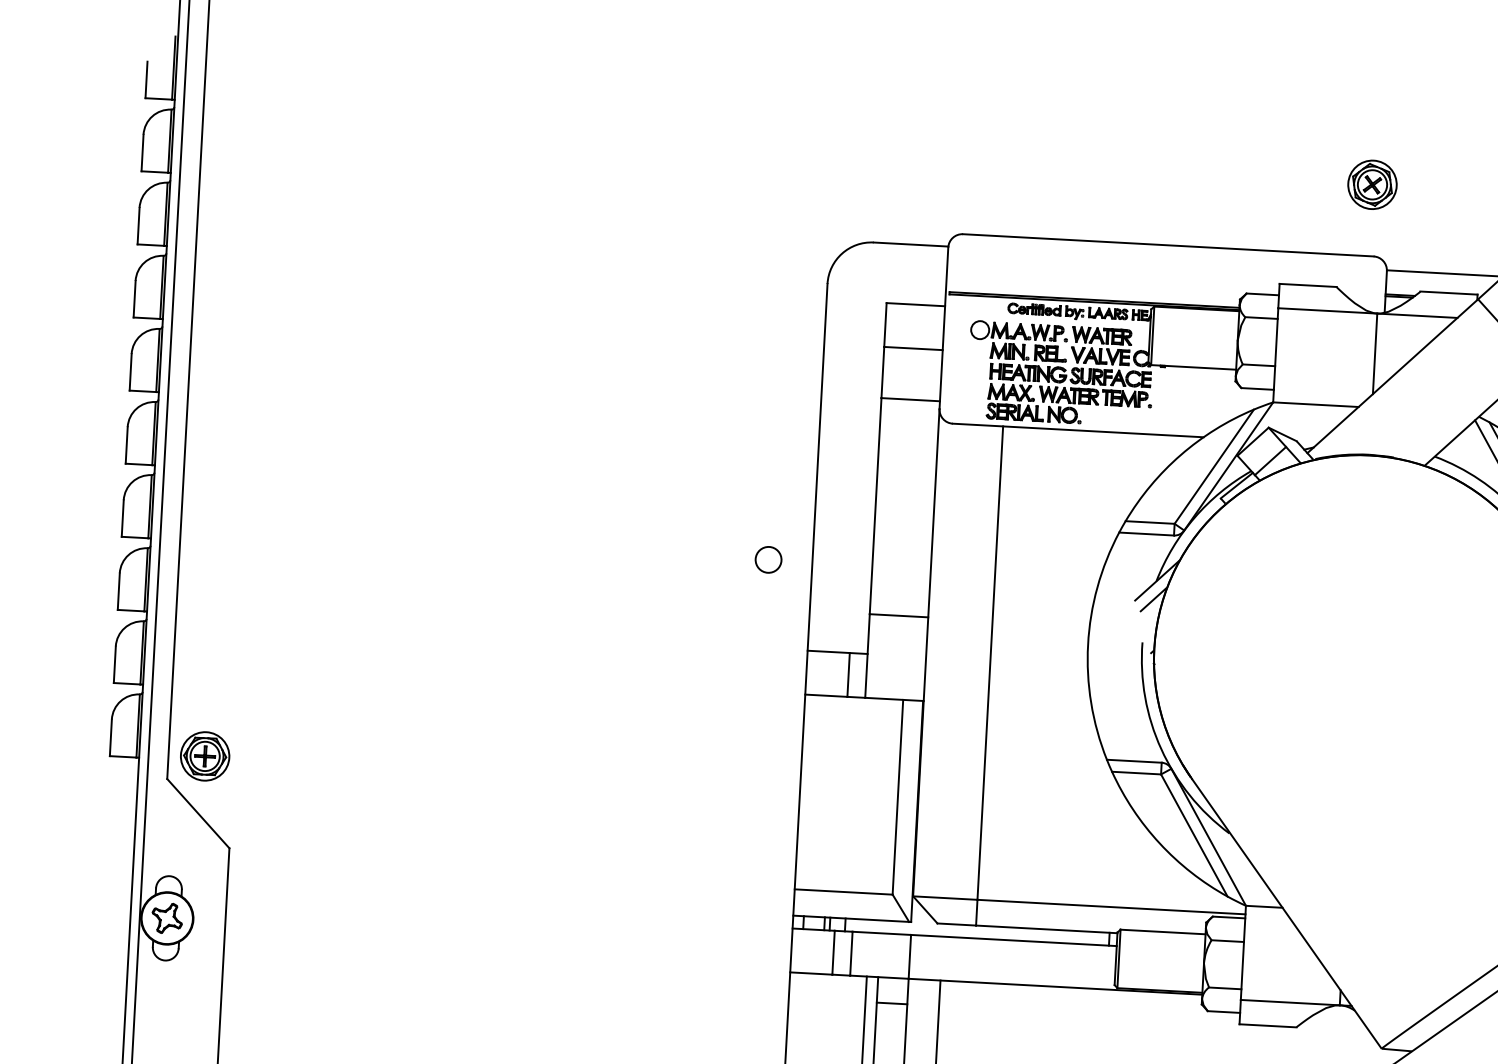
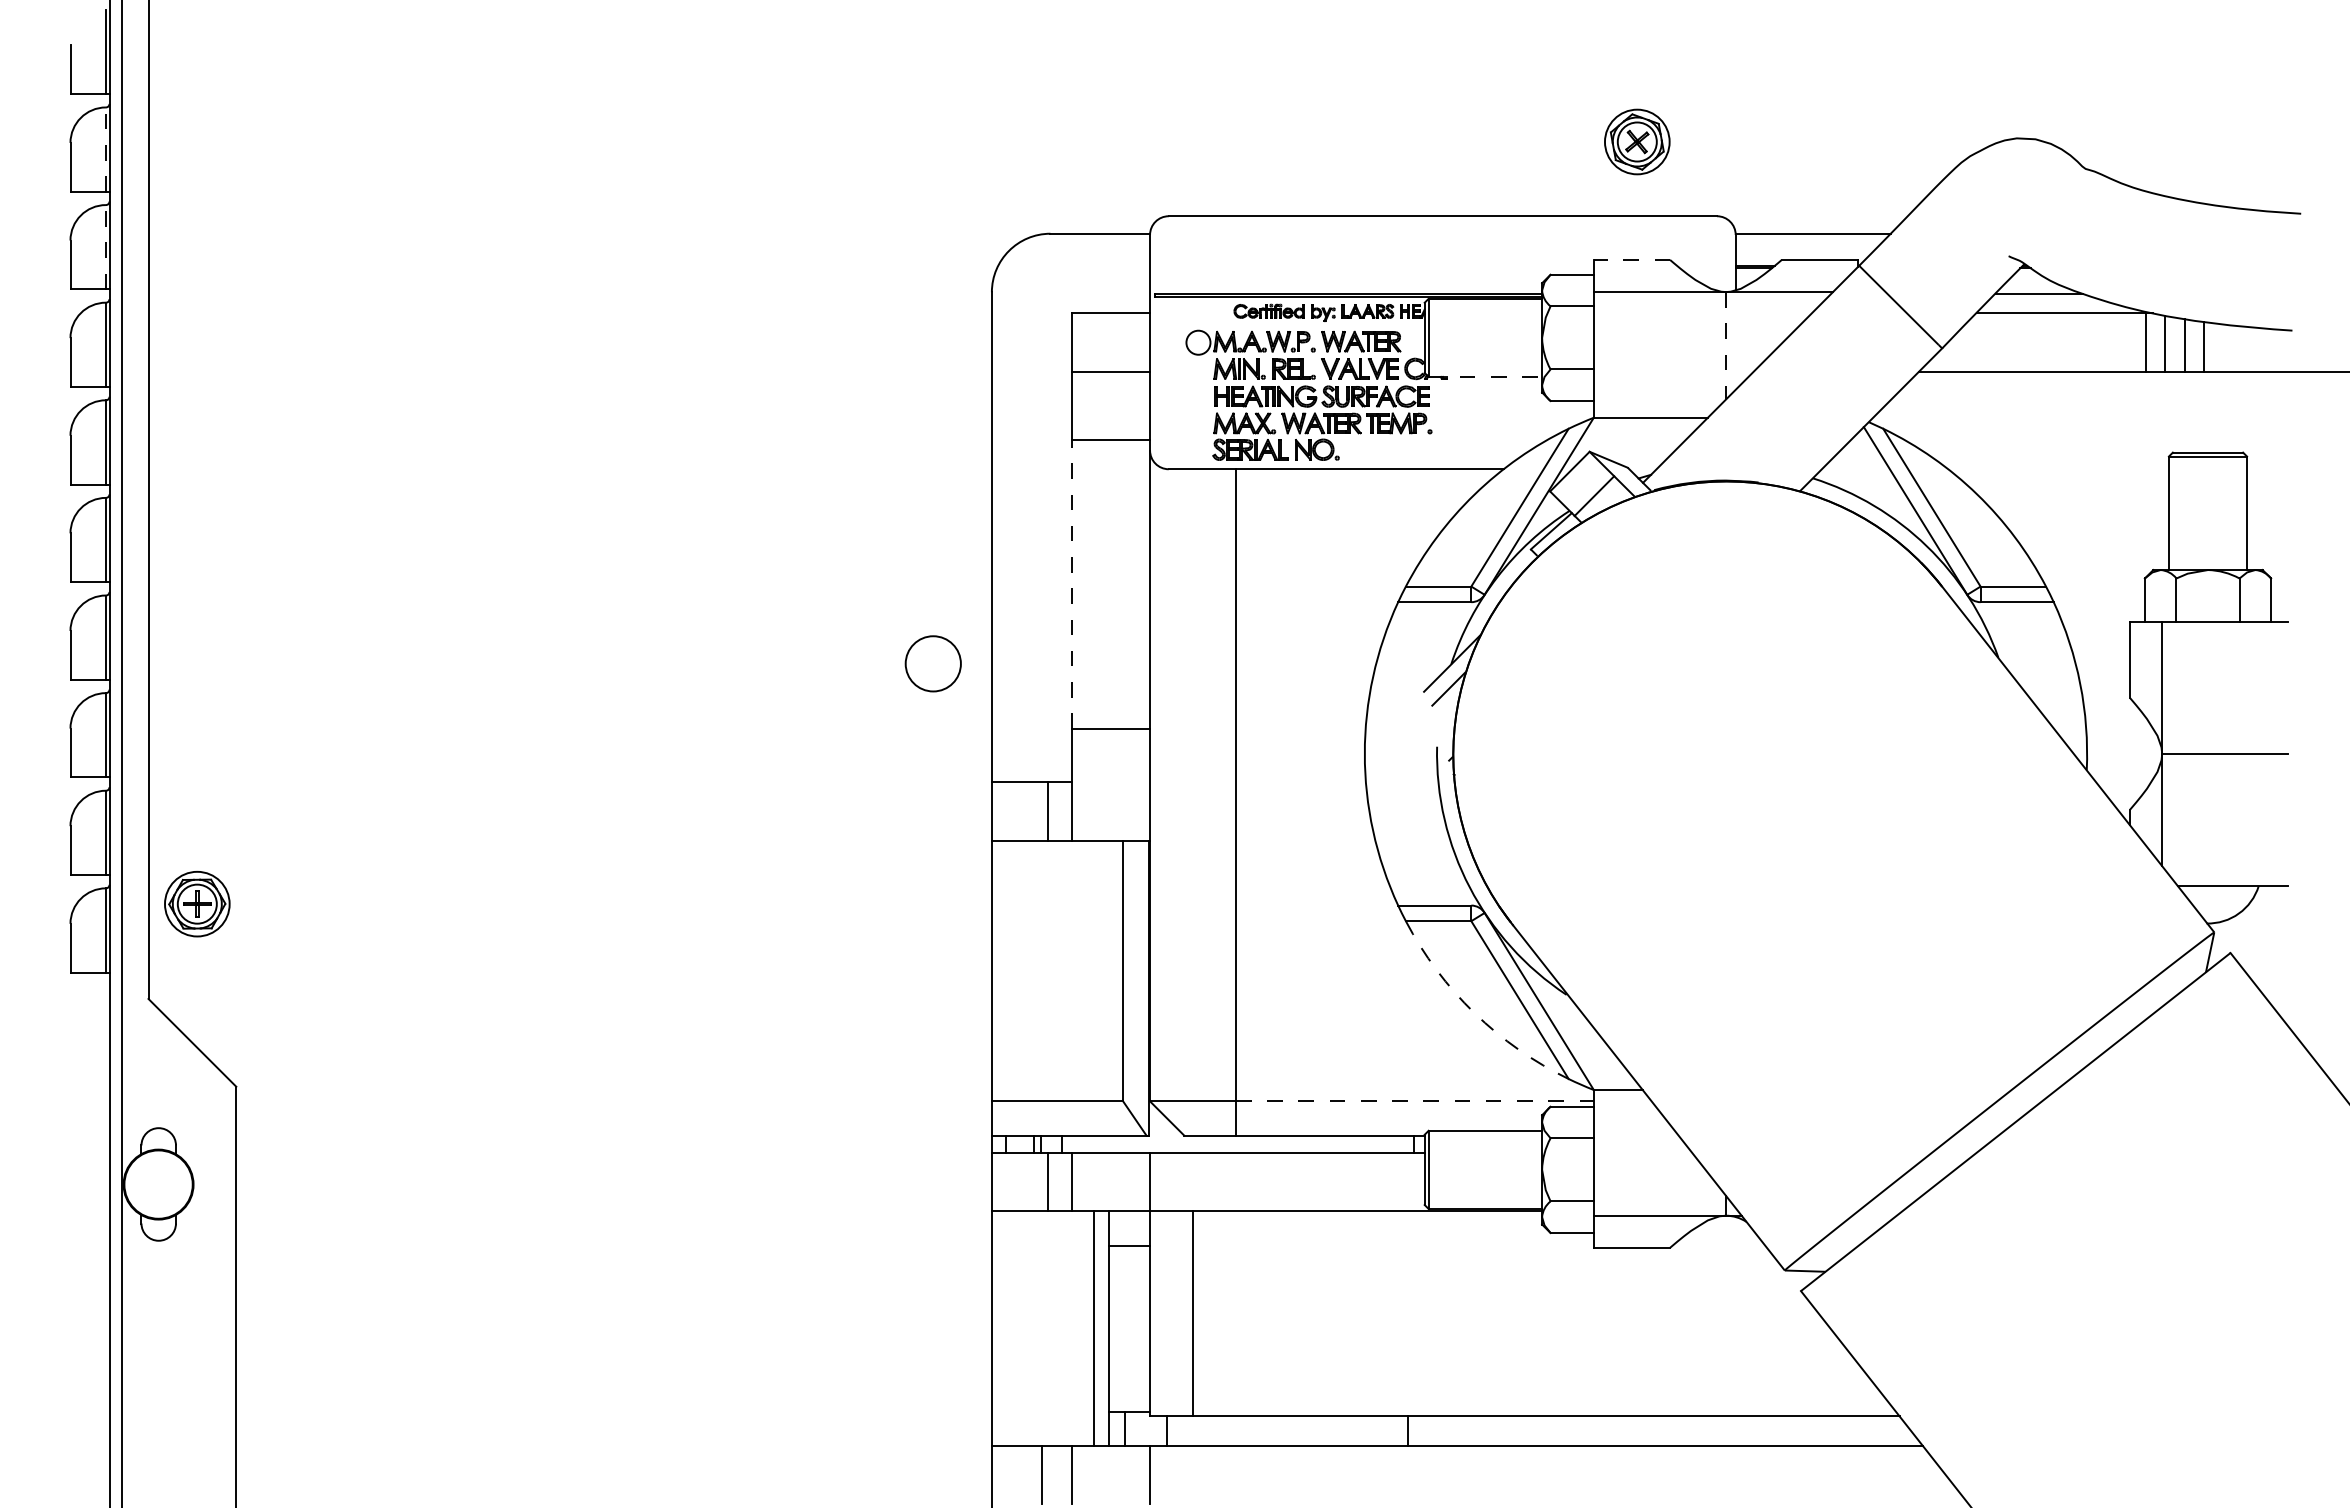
line: (169, 141) -> (105, 149), solid -> dashed
part: (1372, 184) -> (1637, 141), moved
line: (165, 213) -> (105, 246), solid -> dashed
line: (1307, 285) -> (1631, 259), solid -> dashed
line: (1374, 353) -> (1725, 345), solid -> dashed
line: (1193, 367) -> (1485, 376), solid -> dashed
line: (875, 506) -> (1071, 584), solid -> dashed
circle: (768, 559) -> (933, 663), size x1.6
part: (205, 755) -> (197, 903), moved
arc: (1159, 843) -> (1474, 1013), solid -> dashed
line: (1111, 907) -> (1414, 1101), solid -> dashed
part: (167, 918) -> (158, 1184), removed

